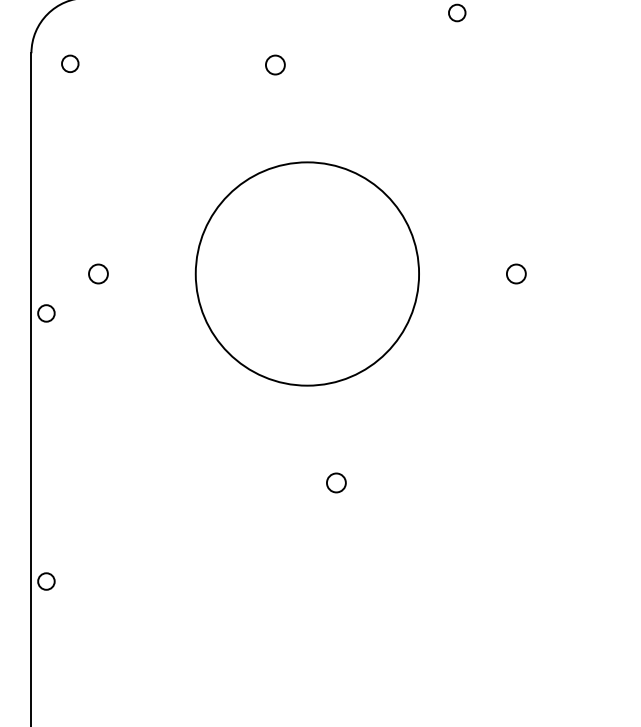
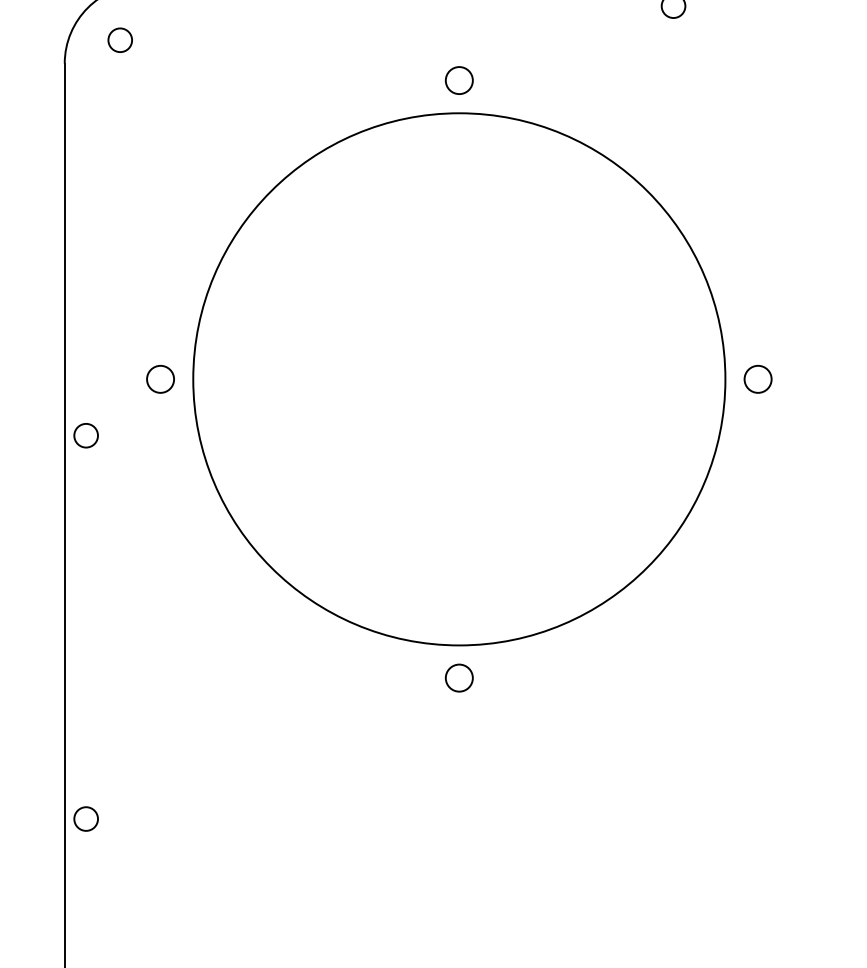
circle: (70, 63) -> (120, 39), moved
circle: (275, 64) -> (459, 79), moved
circle: (307, 273) -> (459, 378), size x1.67
circle: (336, 482) -> (459, 677), moved

